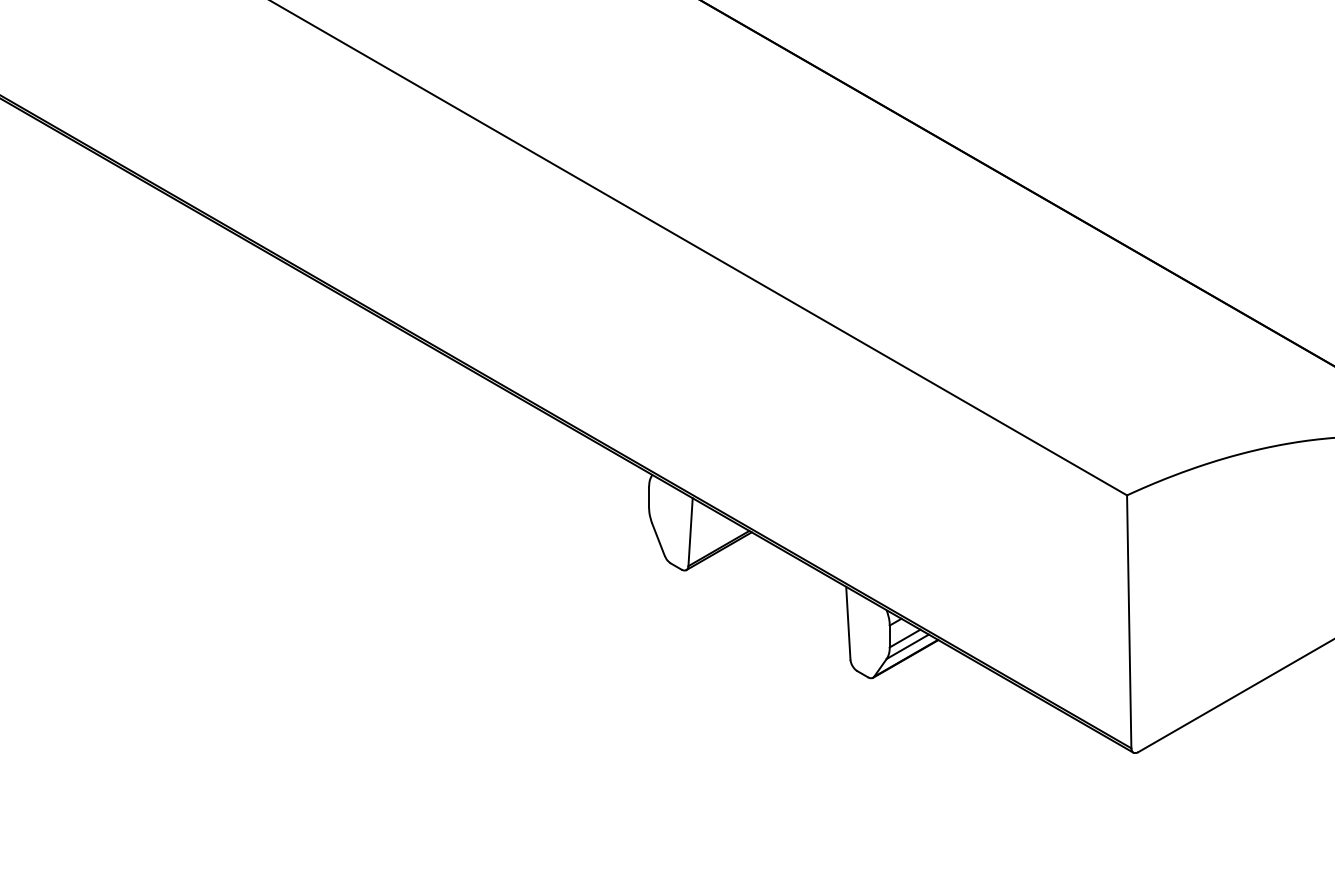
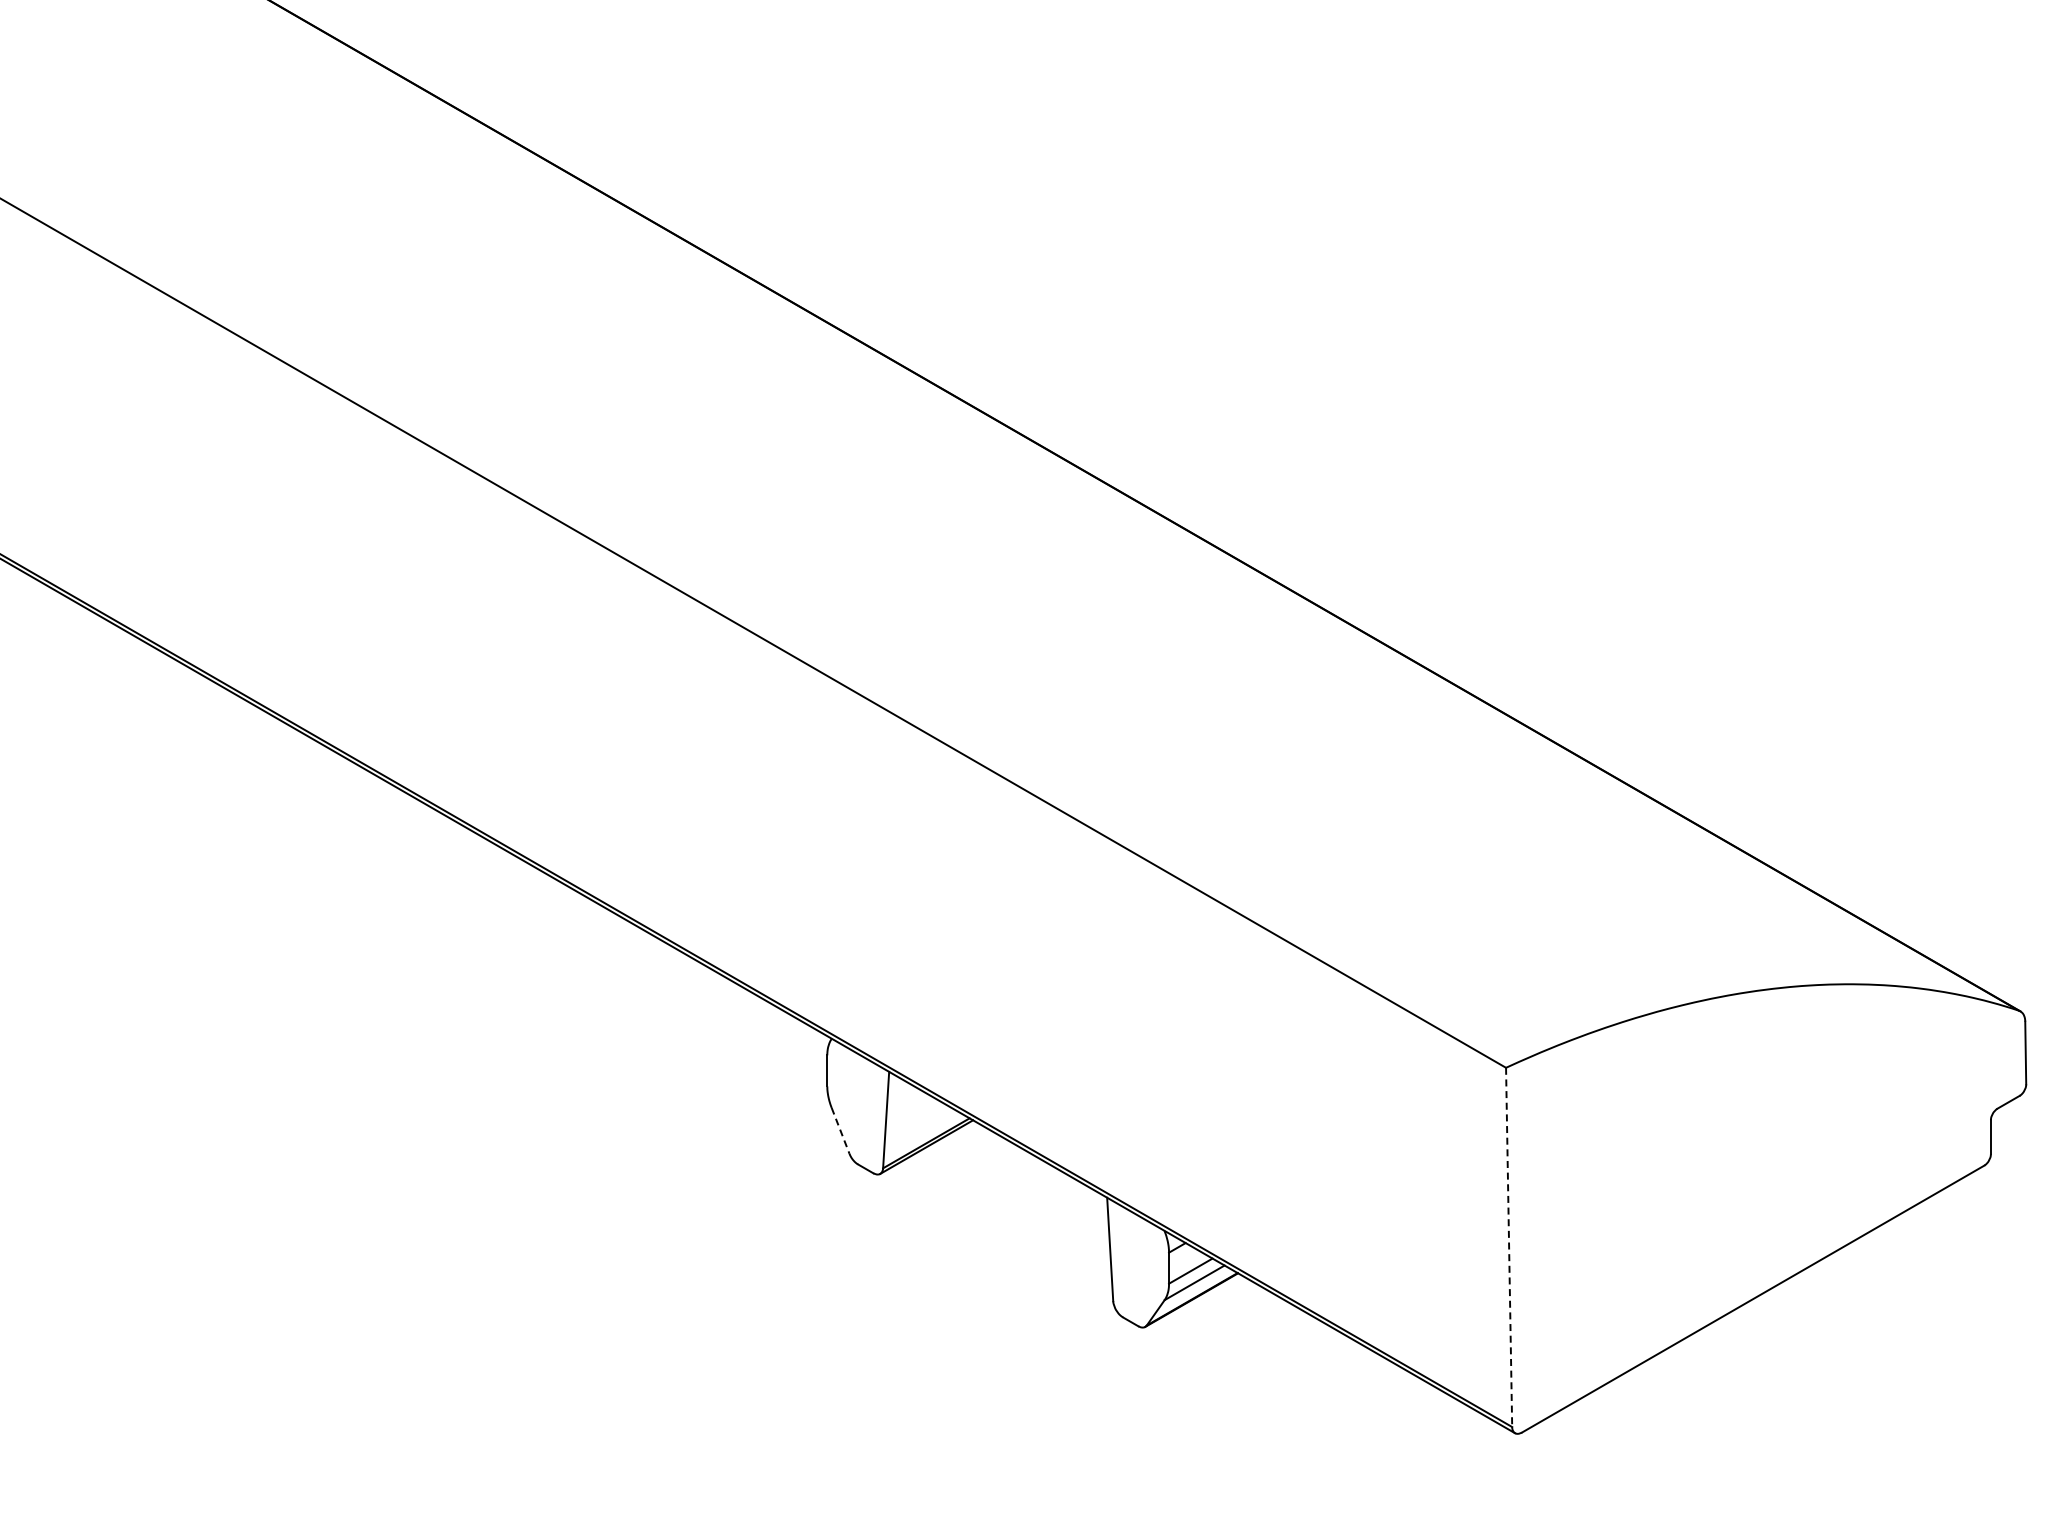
line: (658, 539) -> (840, 1130), solid -> dashed
line: (1129, 621) -> (1509, 1247), solid -> dashed

